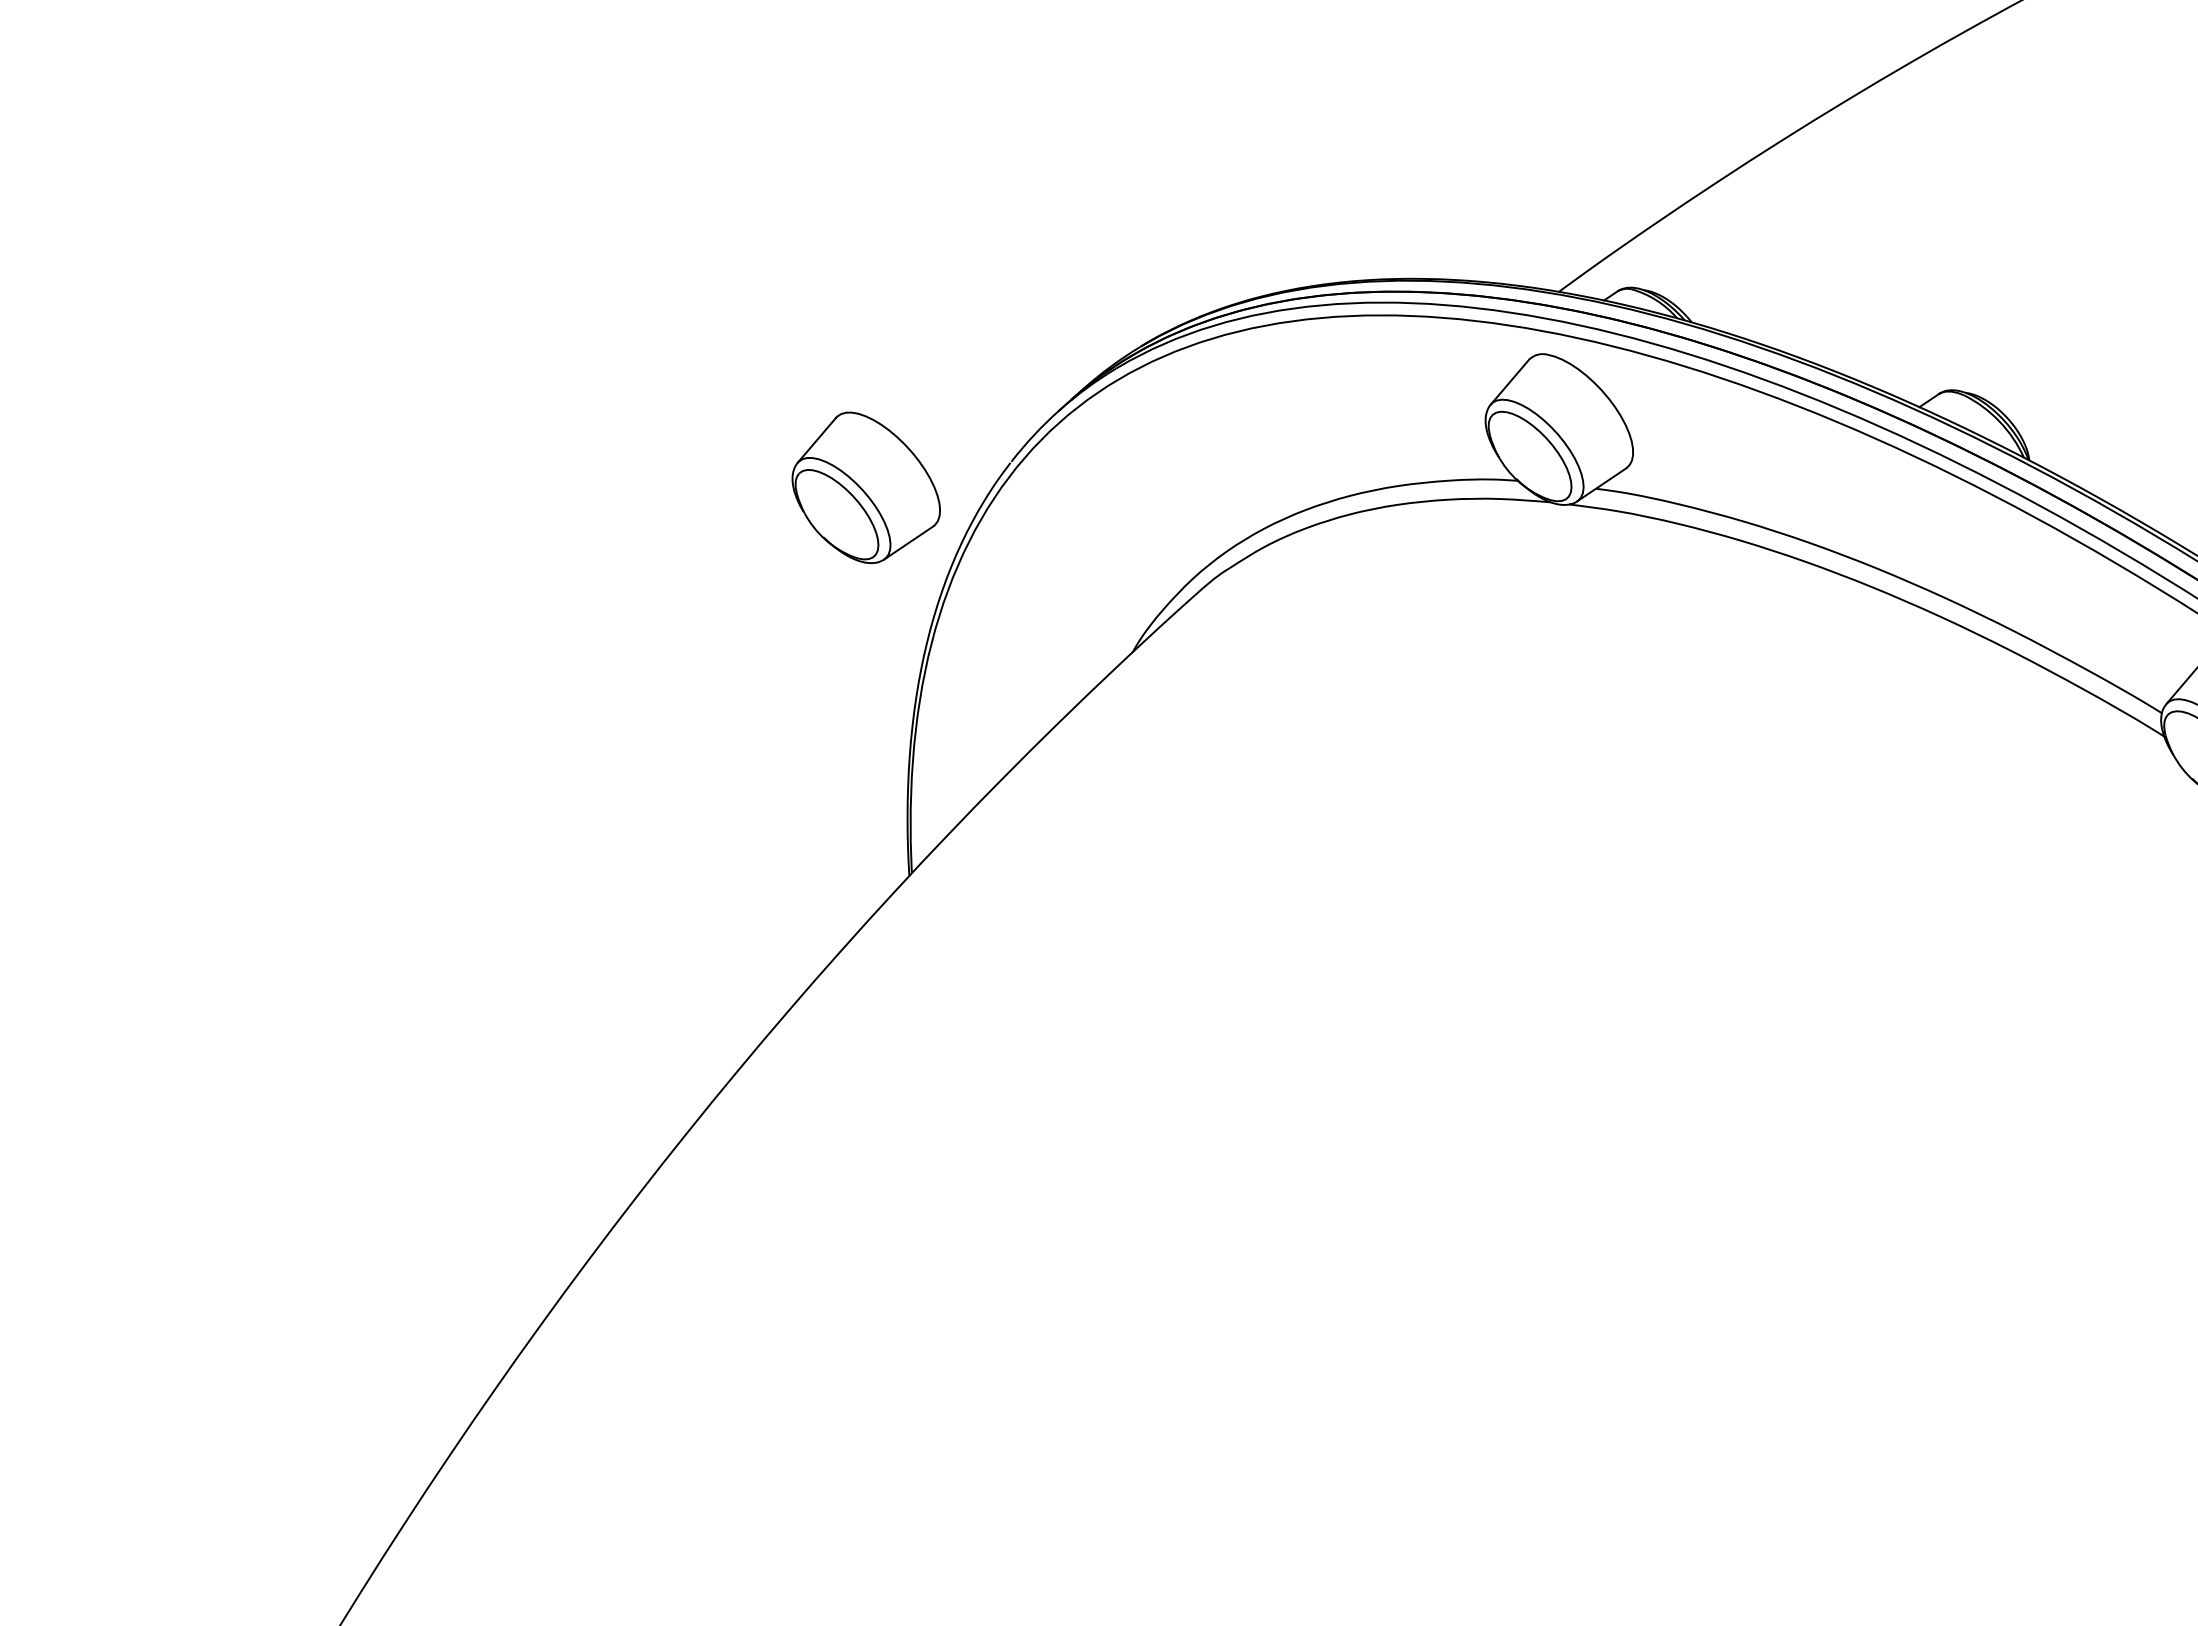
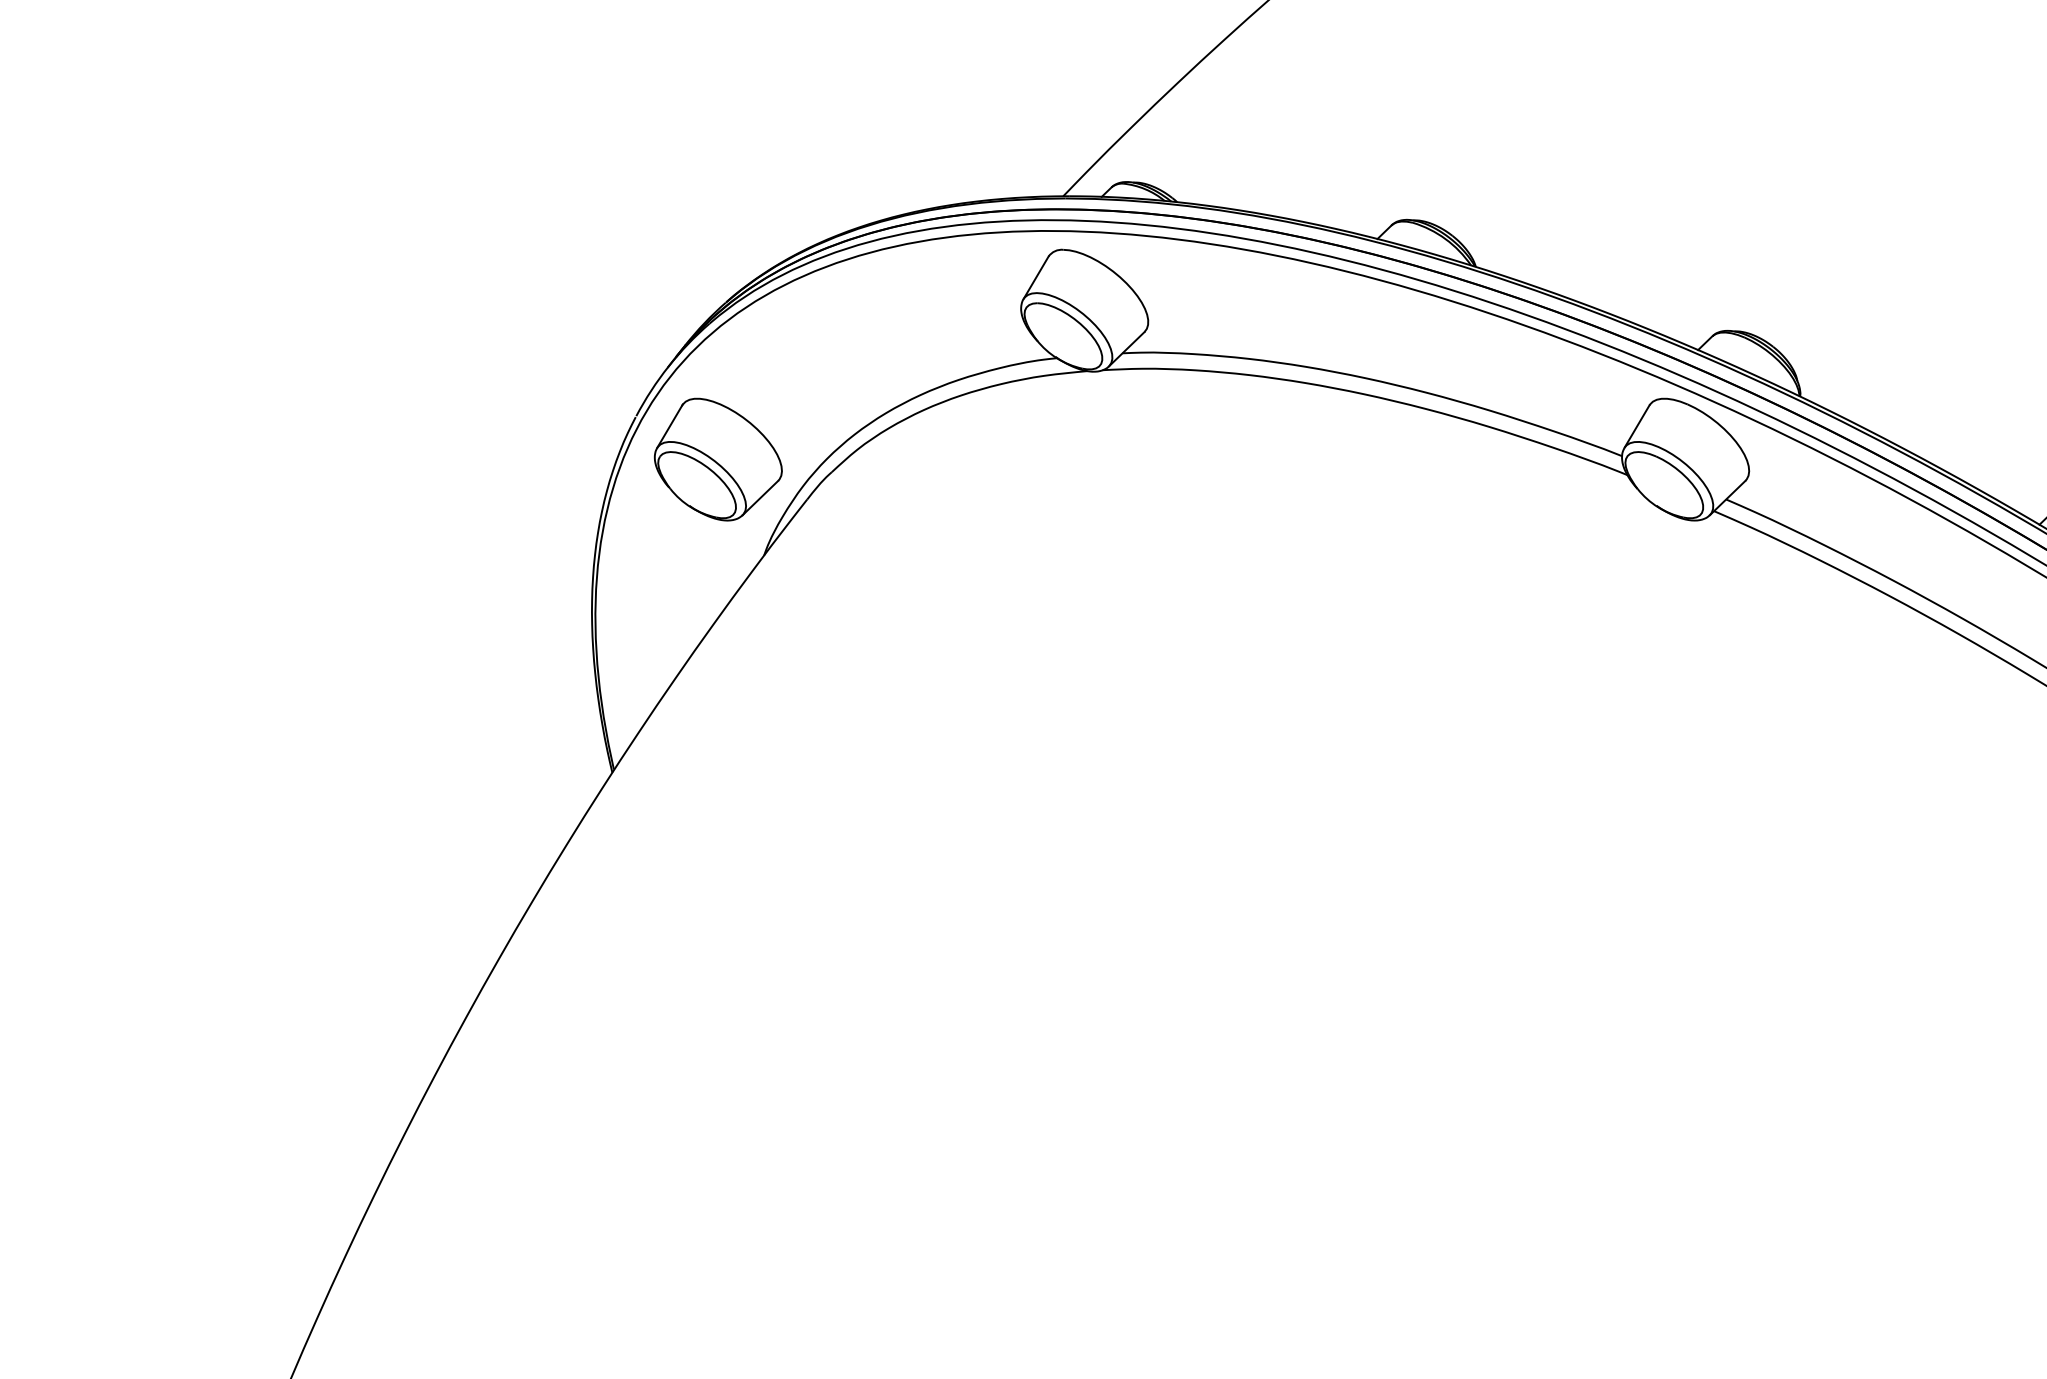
part: (866, 488) -> (717, 459), moved

